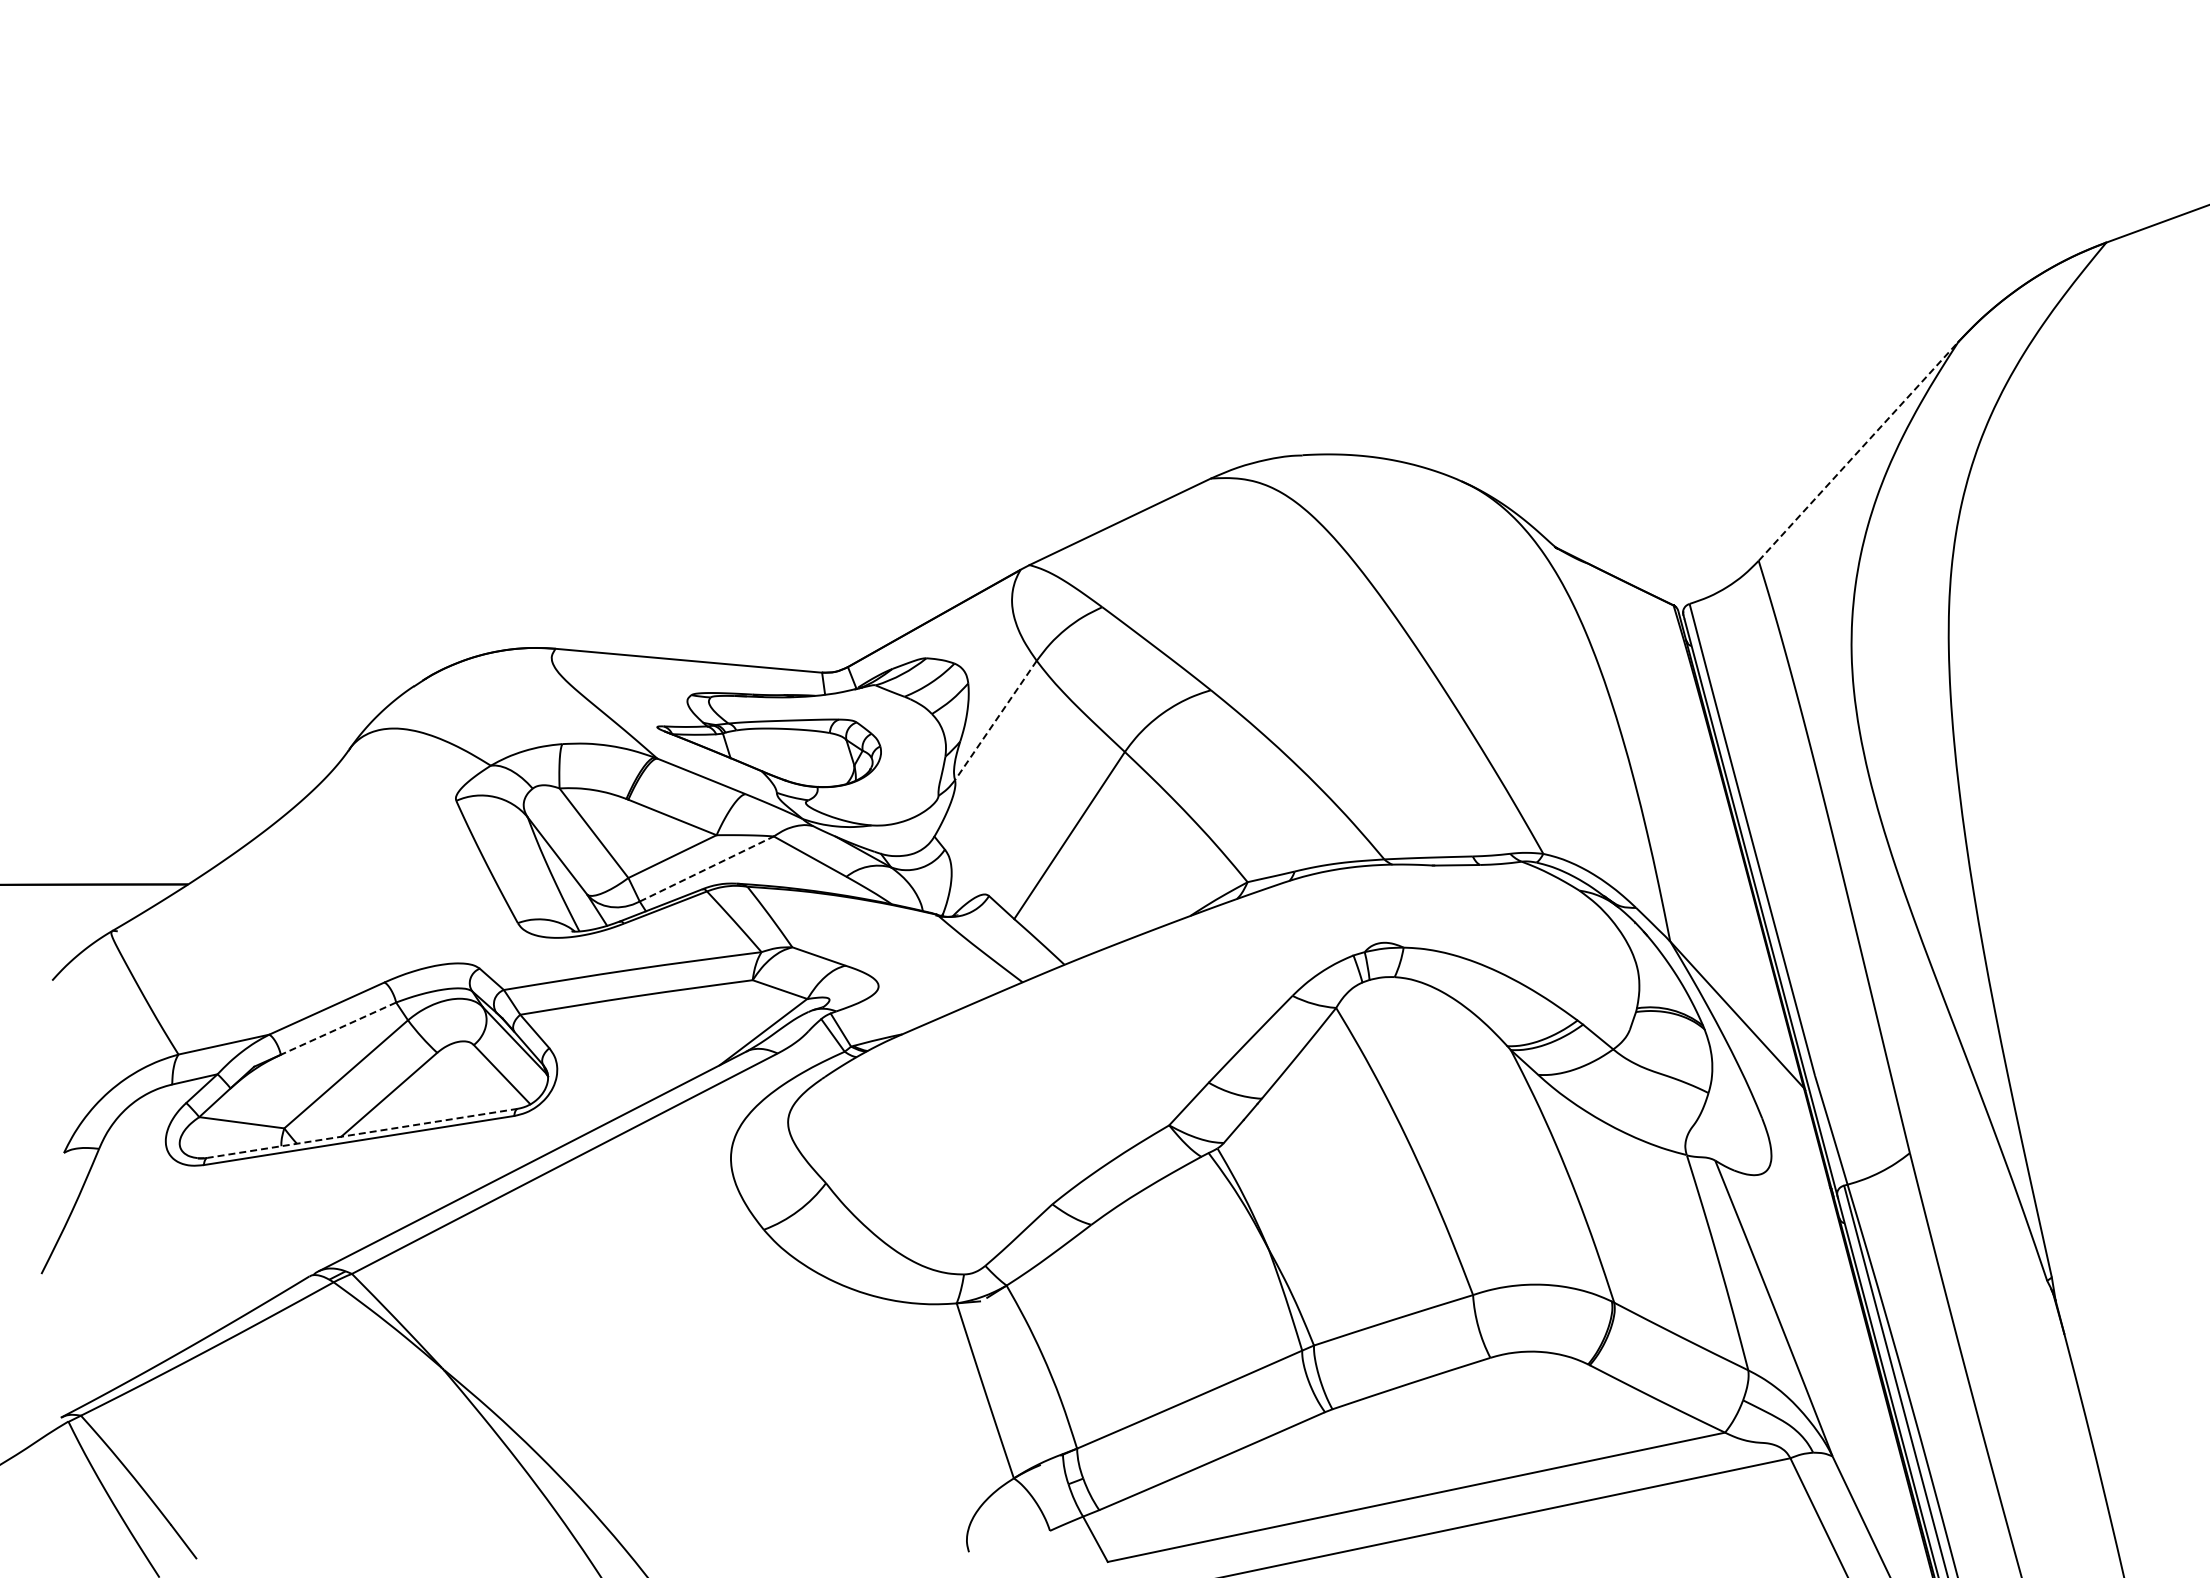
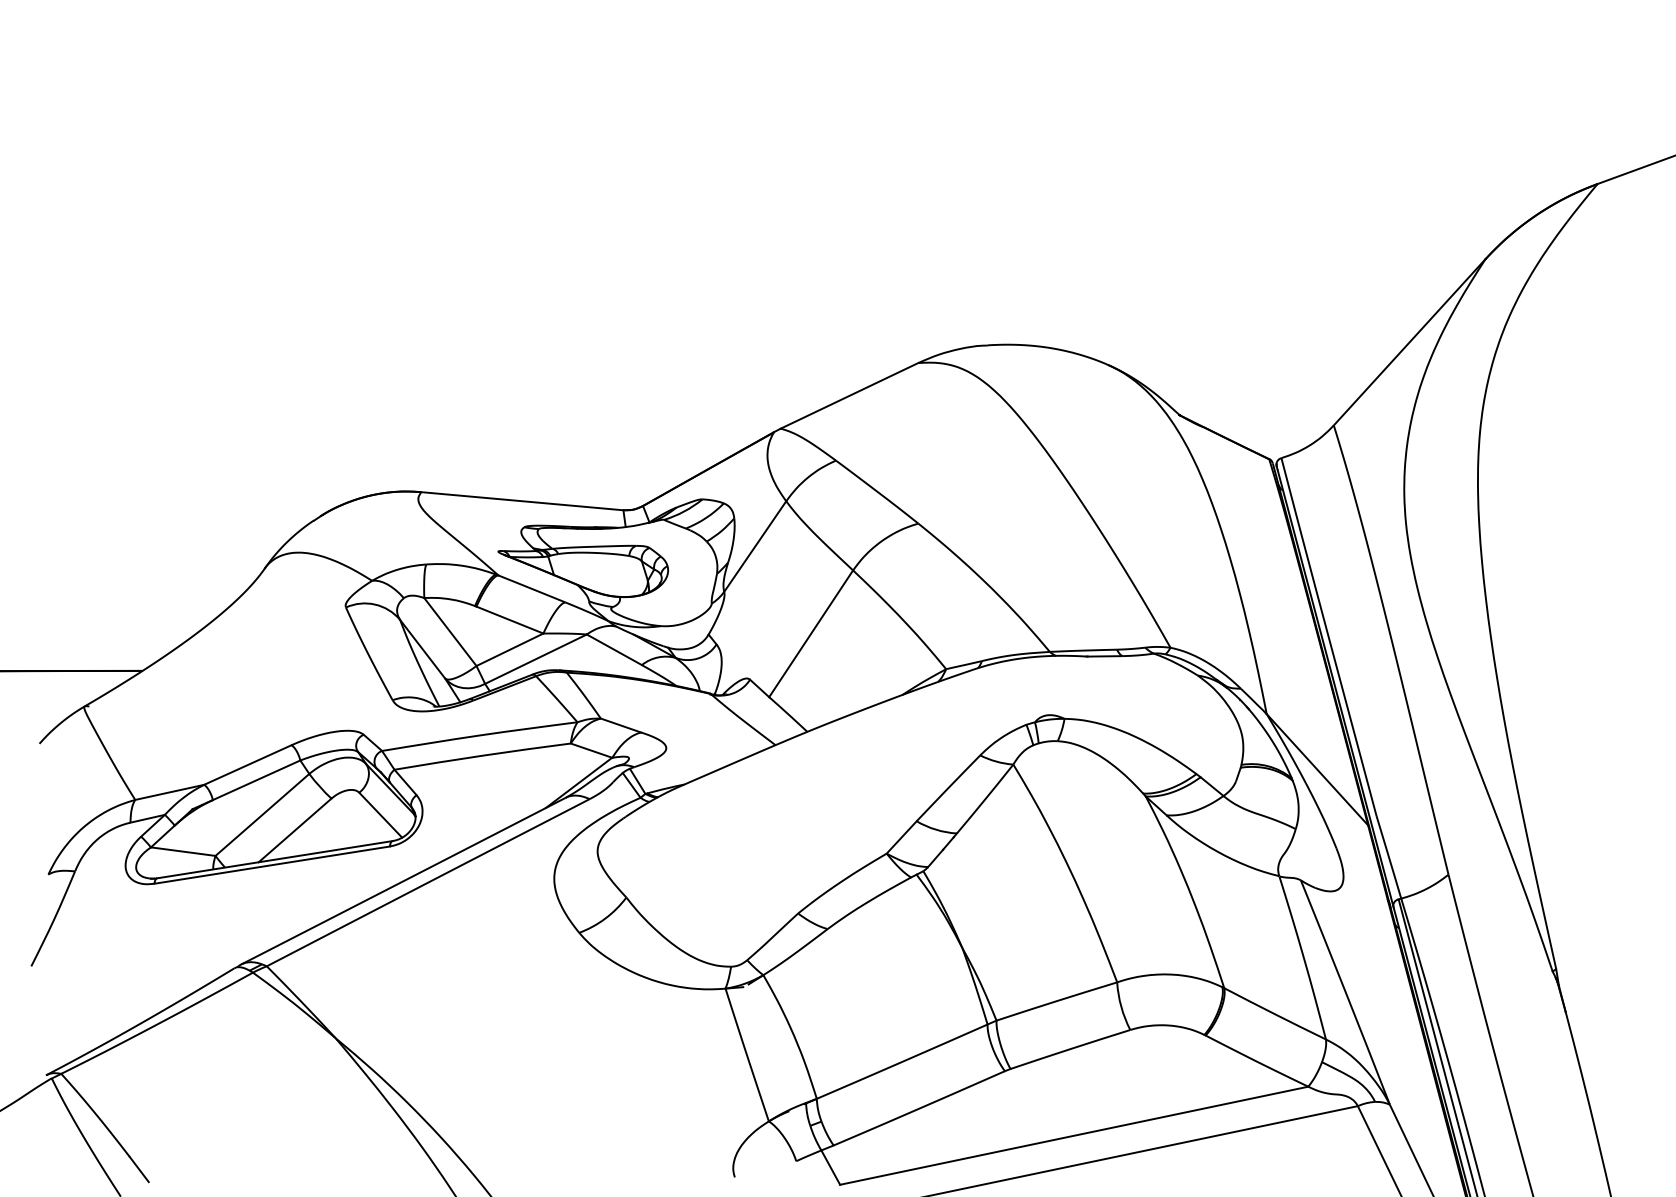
line: (1858, 450) -> (1409, 341), dashed -> solid
line: (995, 720) -> (754, 546), dashed -> solid
line: (706, 869) -> (535, 659), dashed -> solid
line: (338, 1028) -> (256, 780), dashed -> solid
line: (362, 1133) -> (274, 859), dashed -> solid

